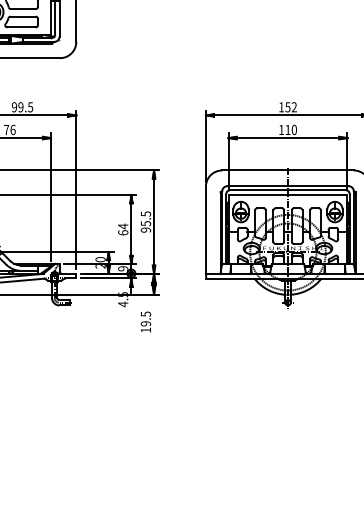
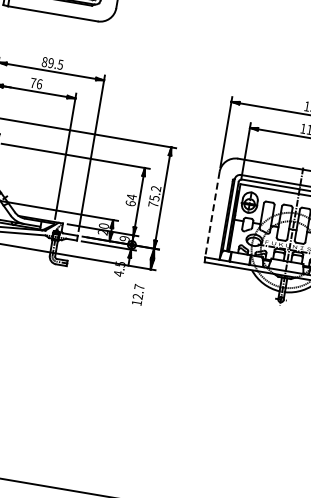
text: (14, 107) -> (44, 62), 99.5 -> 89.5
text: (145, 221) -> (154, 196), 95.5 -> 75.2
line: (205, 230) -> (211, 214), solid -> dashed
text: (146, 318) -> (139, 291), 19.5 -> 12.7

